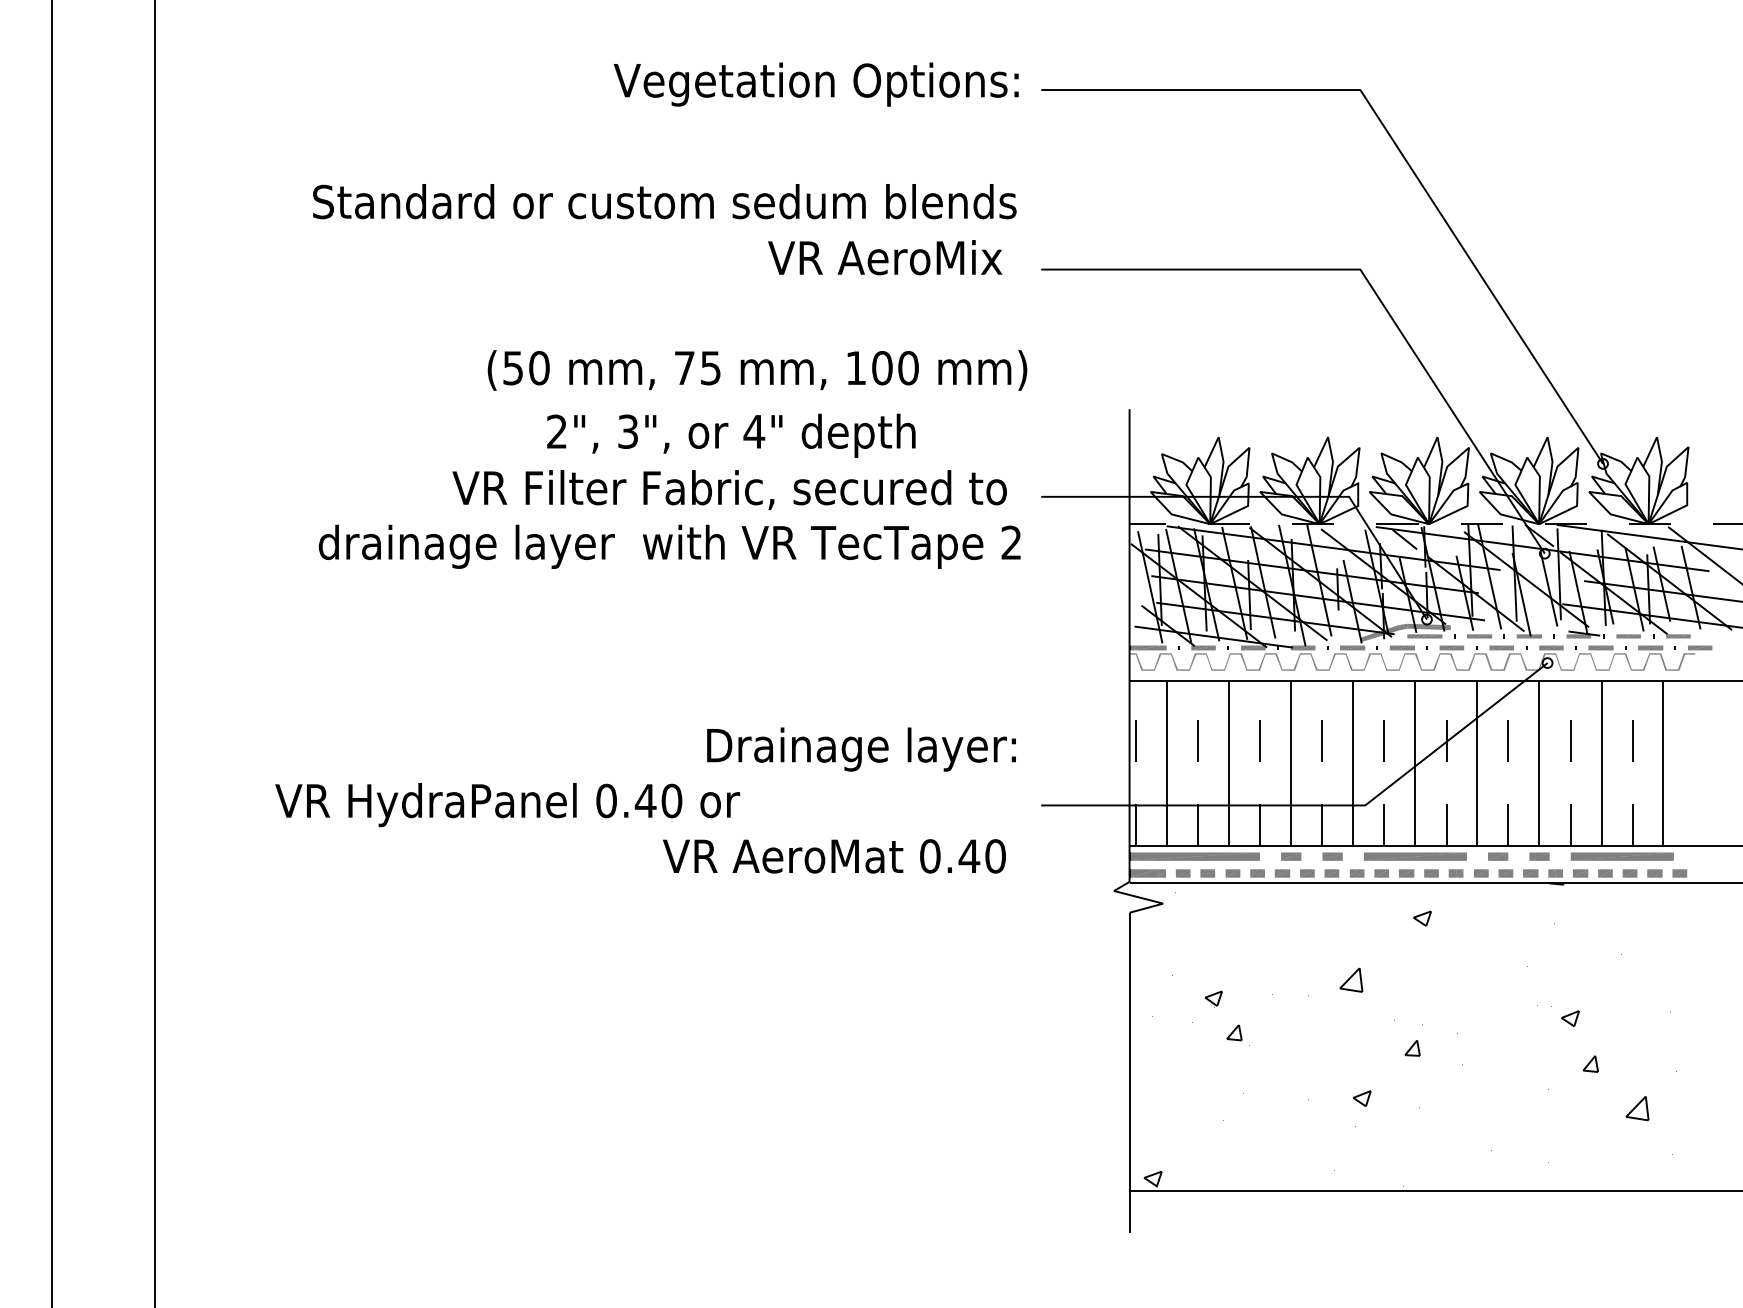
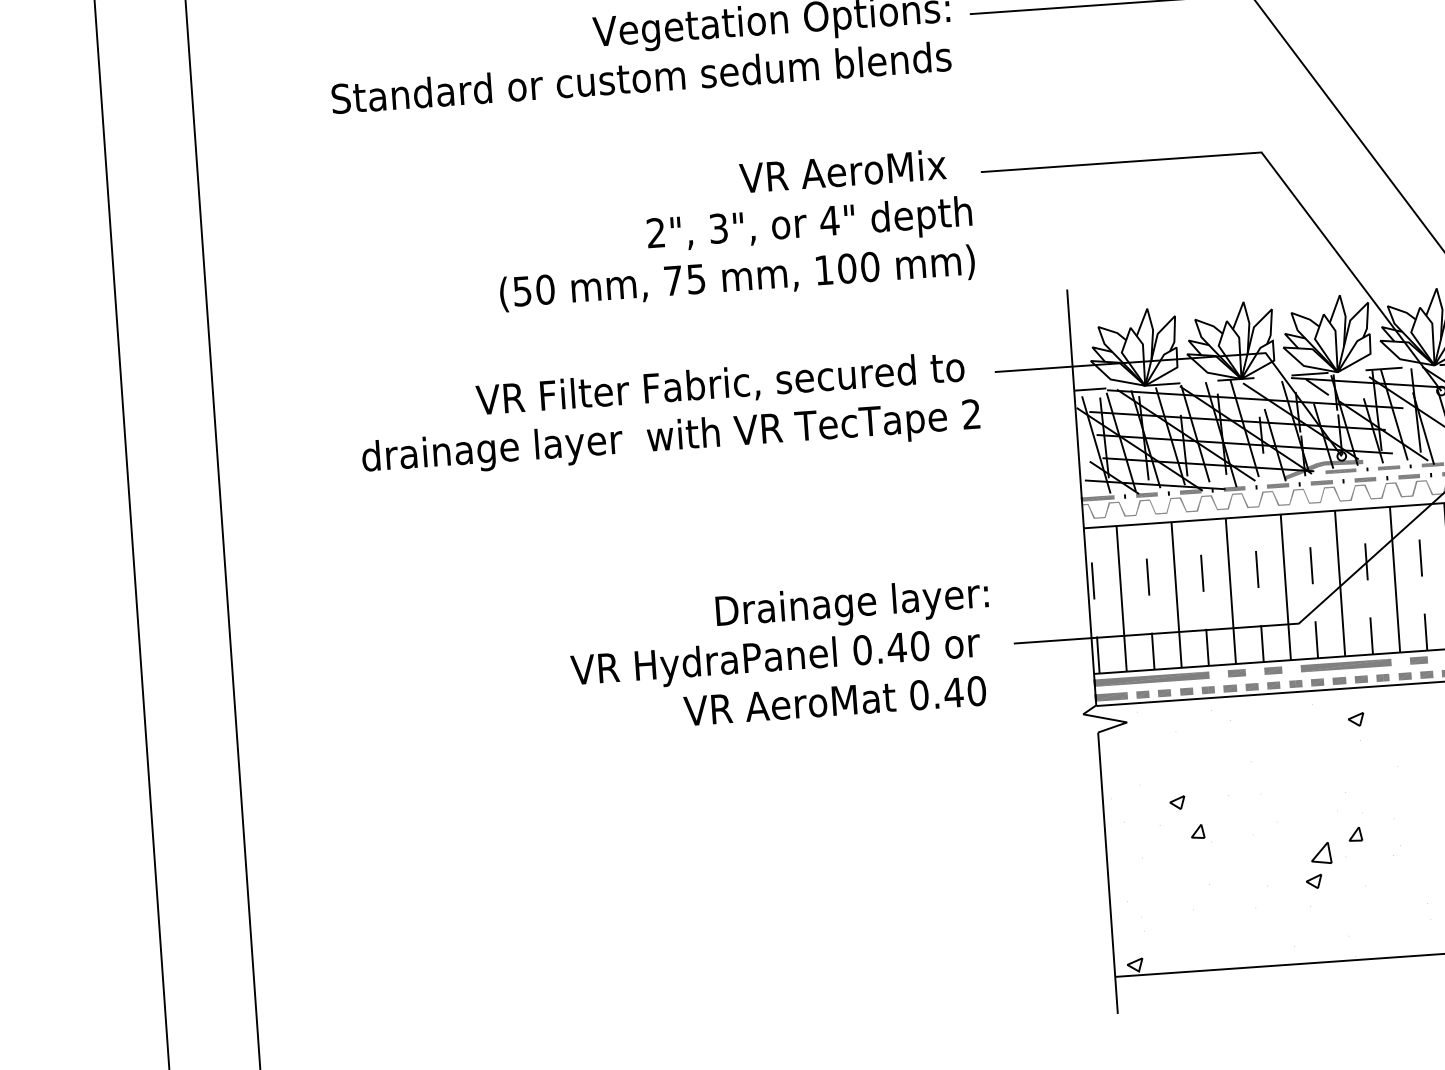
text: (664, 201) -> (641, 77), moved
text: (731, 435) -> (809, 225), moved
text: (507, 805) -> (775, 660), moved
part: (1351, 979) -> (1321, 852), moved

